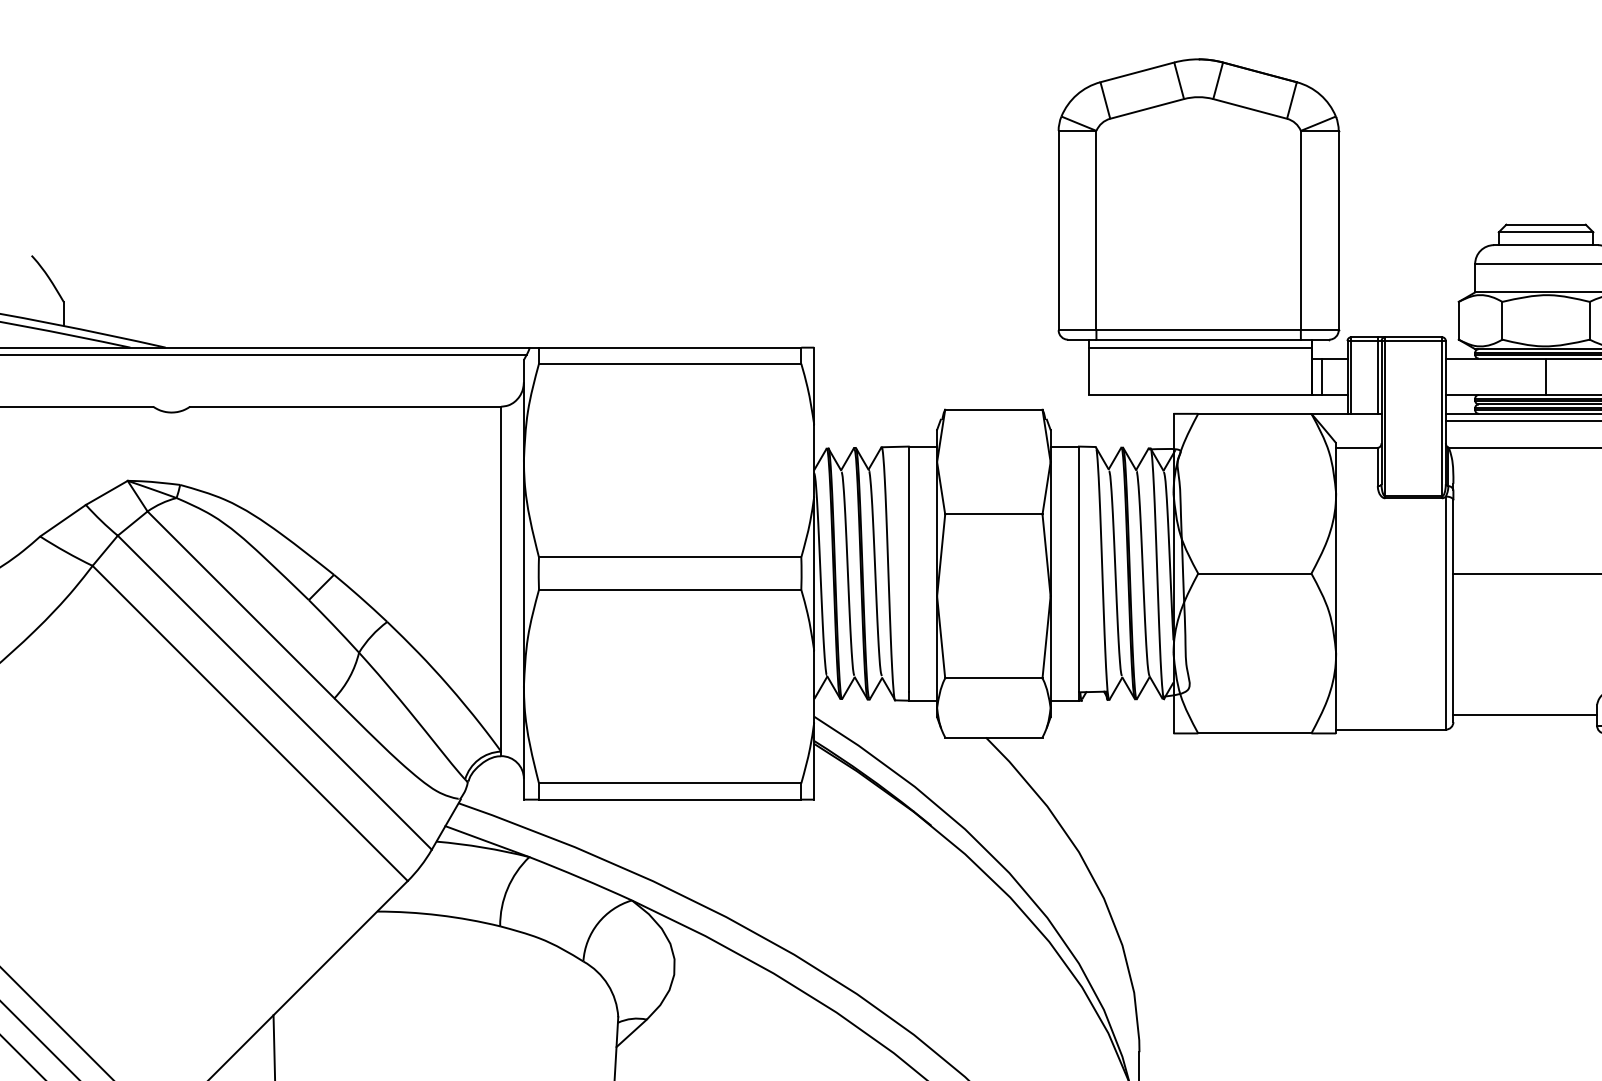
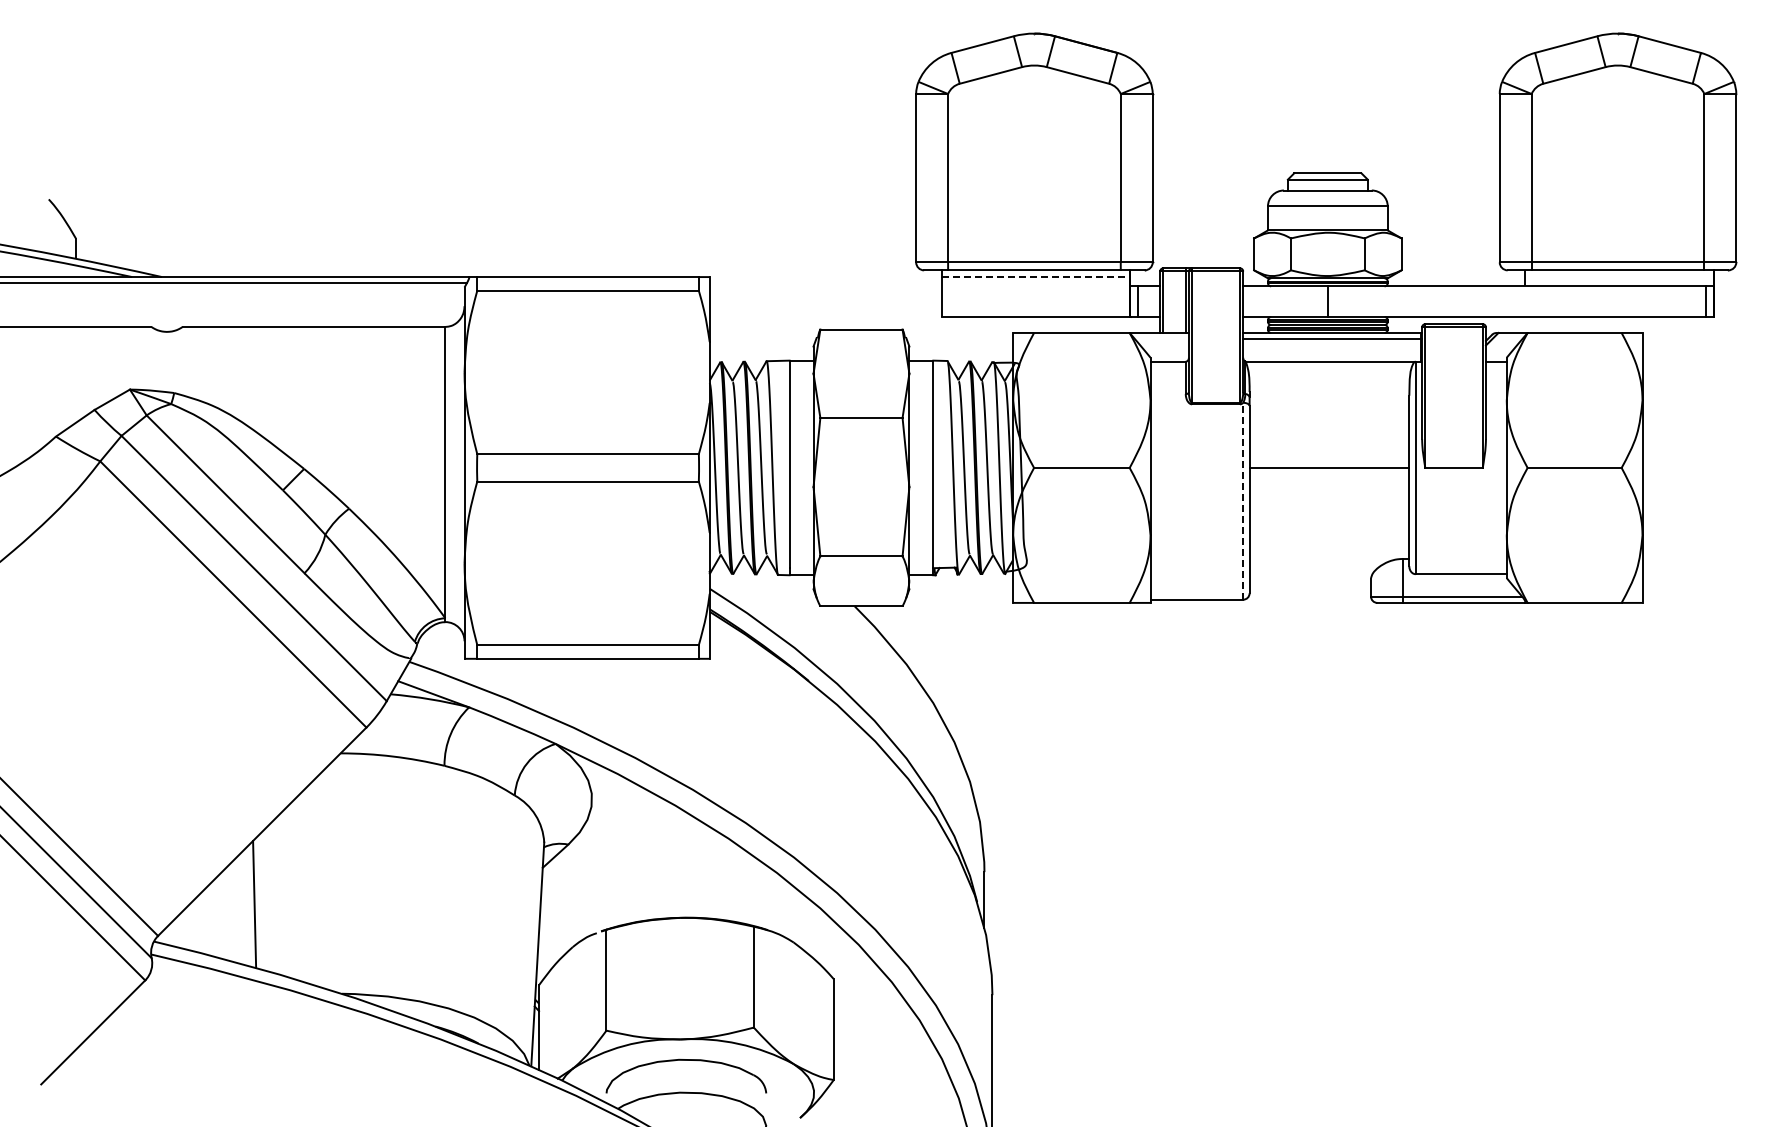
line: (1201, 348) -> (1036, 277), solid -> dashed
line: (1446, 612) -> (1243, 500), solid -> dashed
line: (1524, 715) -> (1309, 587), removed

